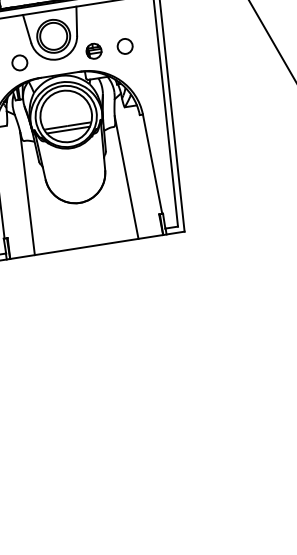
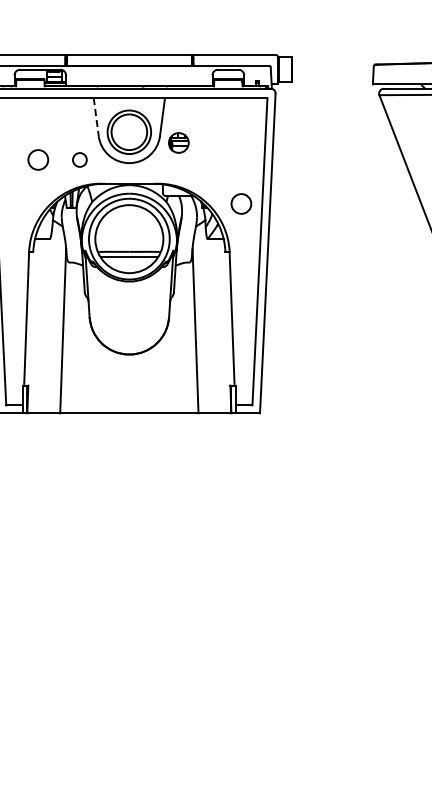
line: (27, 29) -> (96, 117), solid -> dashed
circle: (125, 46) -> (241, 203), moved
part: (93, 51) -> (178, 142), moved
circle: (19, 62) -> (79, 159), size x0.7

